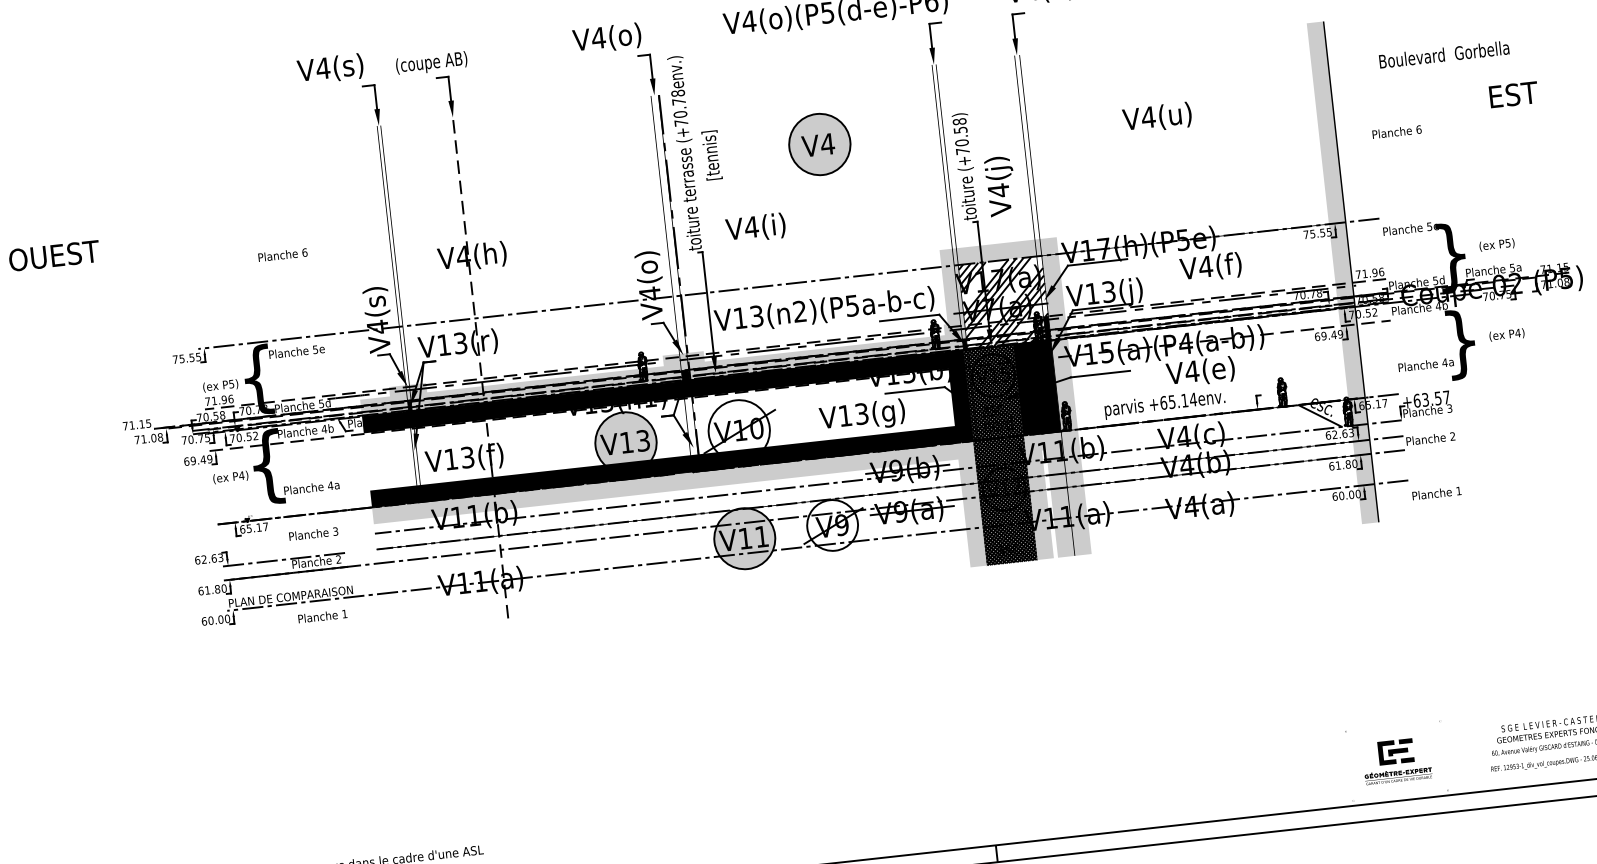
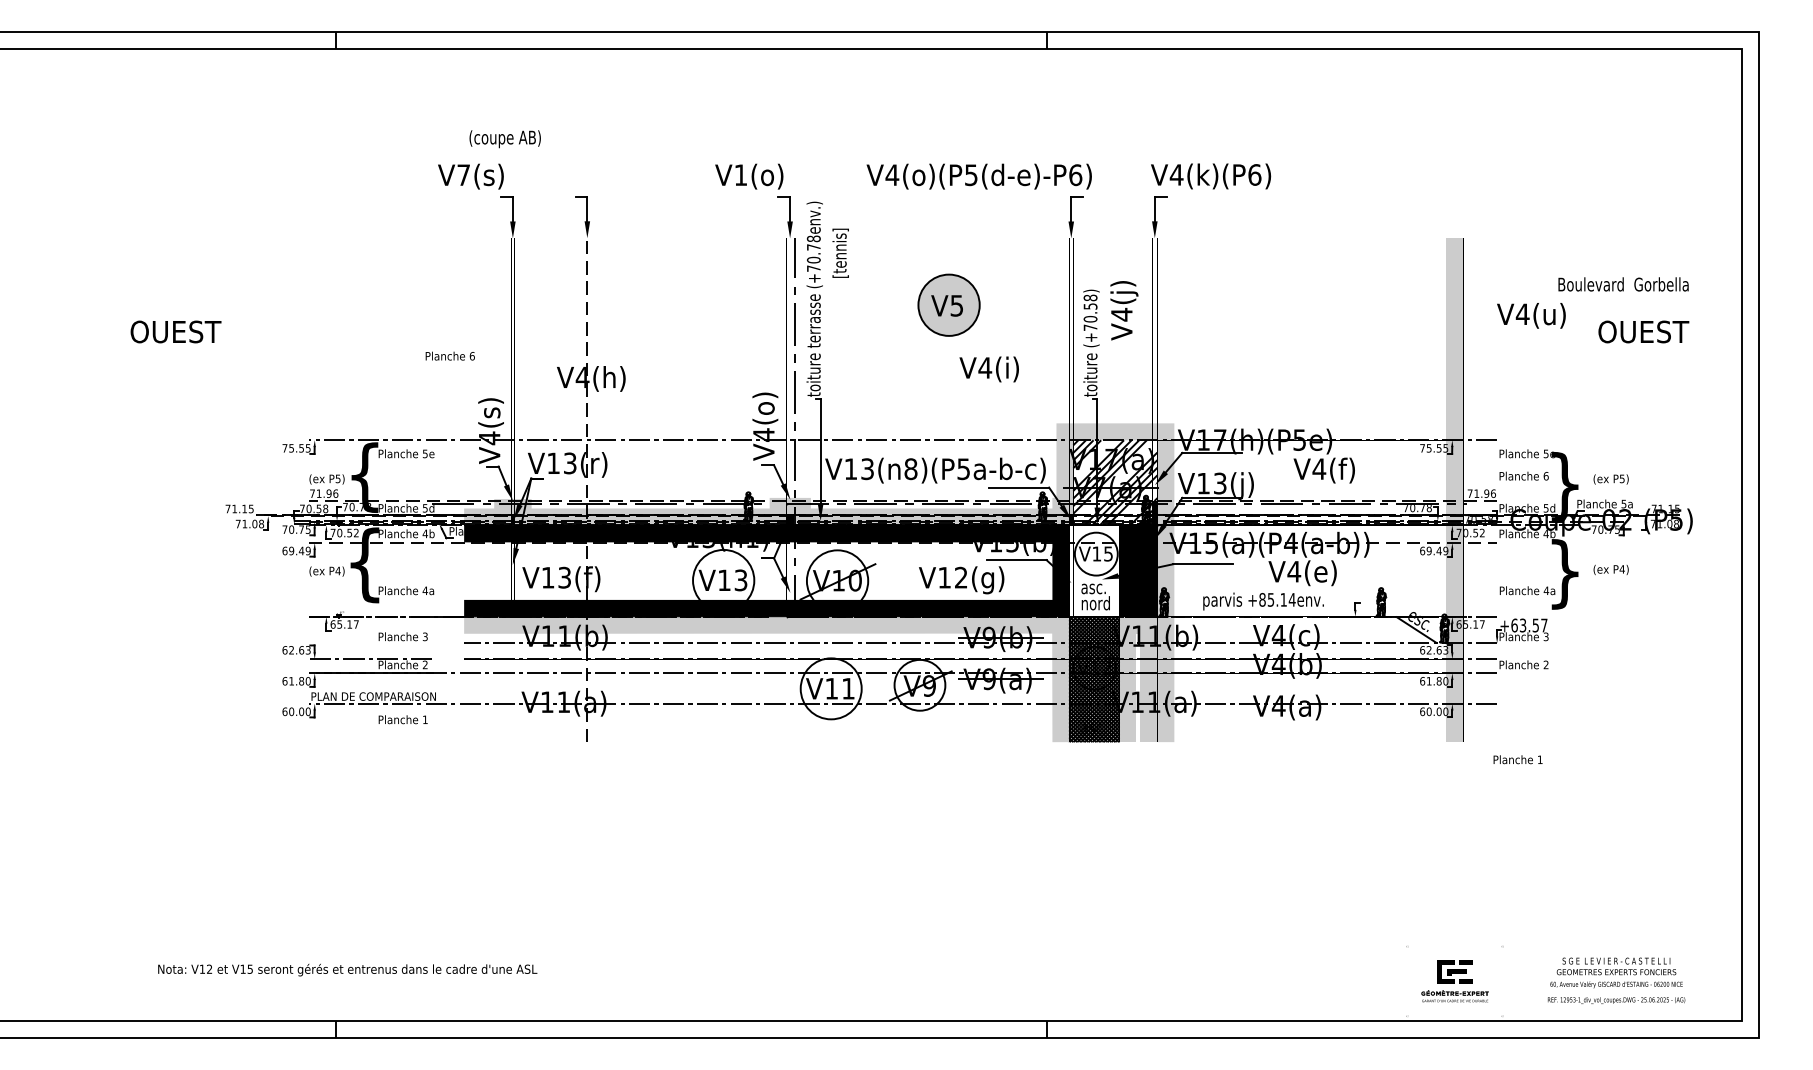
text: (598, 37) -> (740, 174), V4(o) -> V1(o)
text: (1444, 54) -> (1623, 284), moved
text: (431, 63) -> (504, 139), moved
text: (322, 67) -> (463, 174), V4(s) -> V7(s)
text: (1512, 94) -> (1643, 331), EST -> OUEST
text: (1157, 117) -> (1531, 315), moved
text: (1396, 131) -> (1523, 475), moved
text: (827, 143) -> (956, 305), V4 -> V5
text: (711, 154) -> (840, 252), moved
text: (1000, 186) -> (1124, 310), moved
text: (755, 228) -> (988, 369), moved
text: (282, 254) -> (449, 355), moved
text: (799, 311) -> (910, 469), V13(n2)(P5a-b-c) -> V13(n8)(P5a-b-c)
hatch: (993, 392) -> (1094, 570), removed
text: (1163, 402) -> (1262, 599), +65.14env. -> +85.14env.
text: (862, 413) -> (961, 577), V13(g) -> V12(g)
fill: (625, 442) -> (723, 580), removed
text: (1436, 493) -> (1517, 759), moved
fill: (744, 538) -> (830, 688), removed

